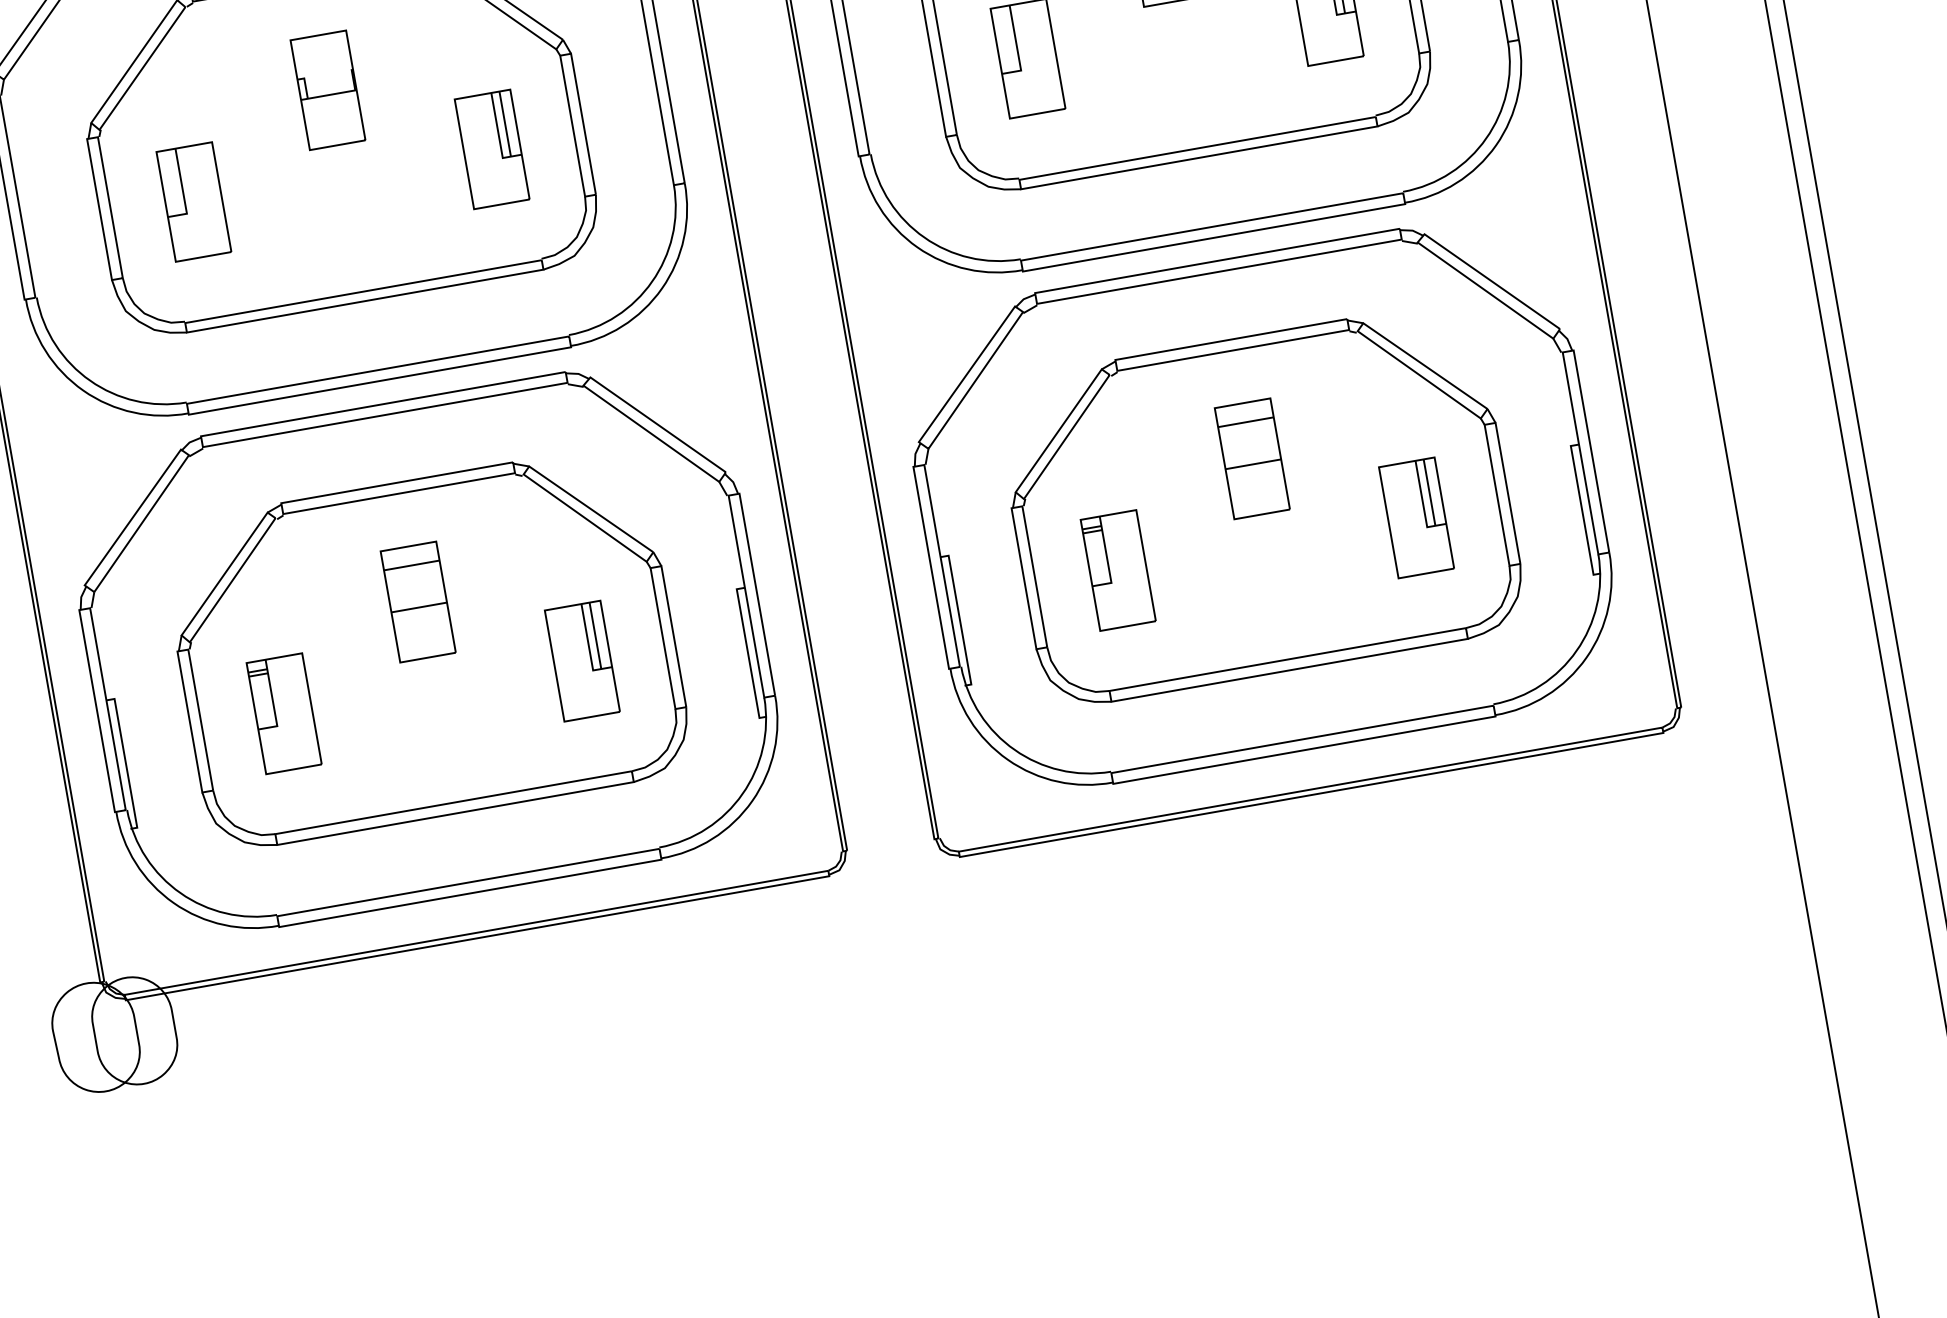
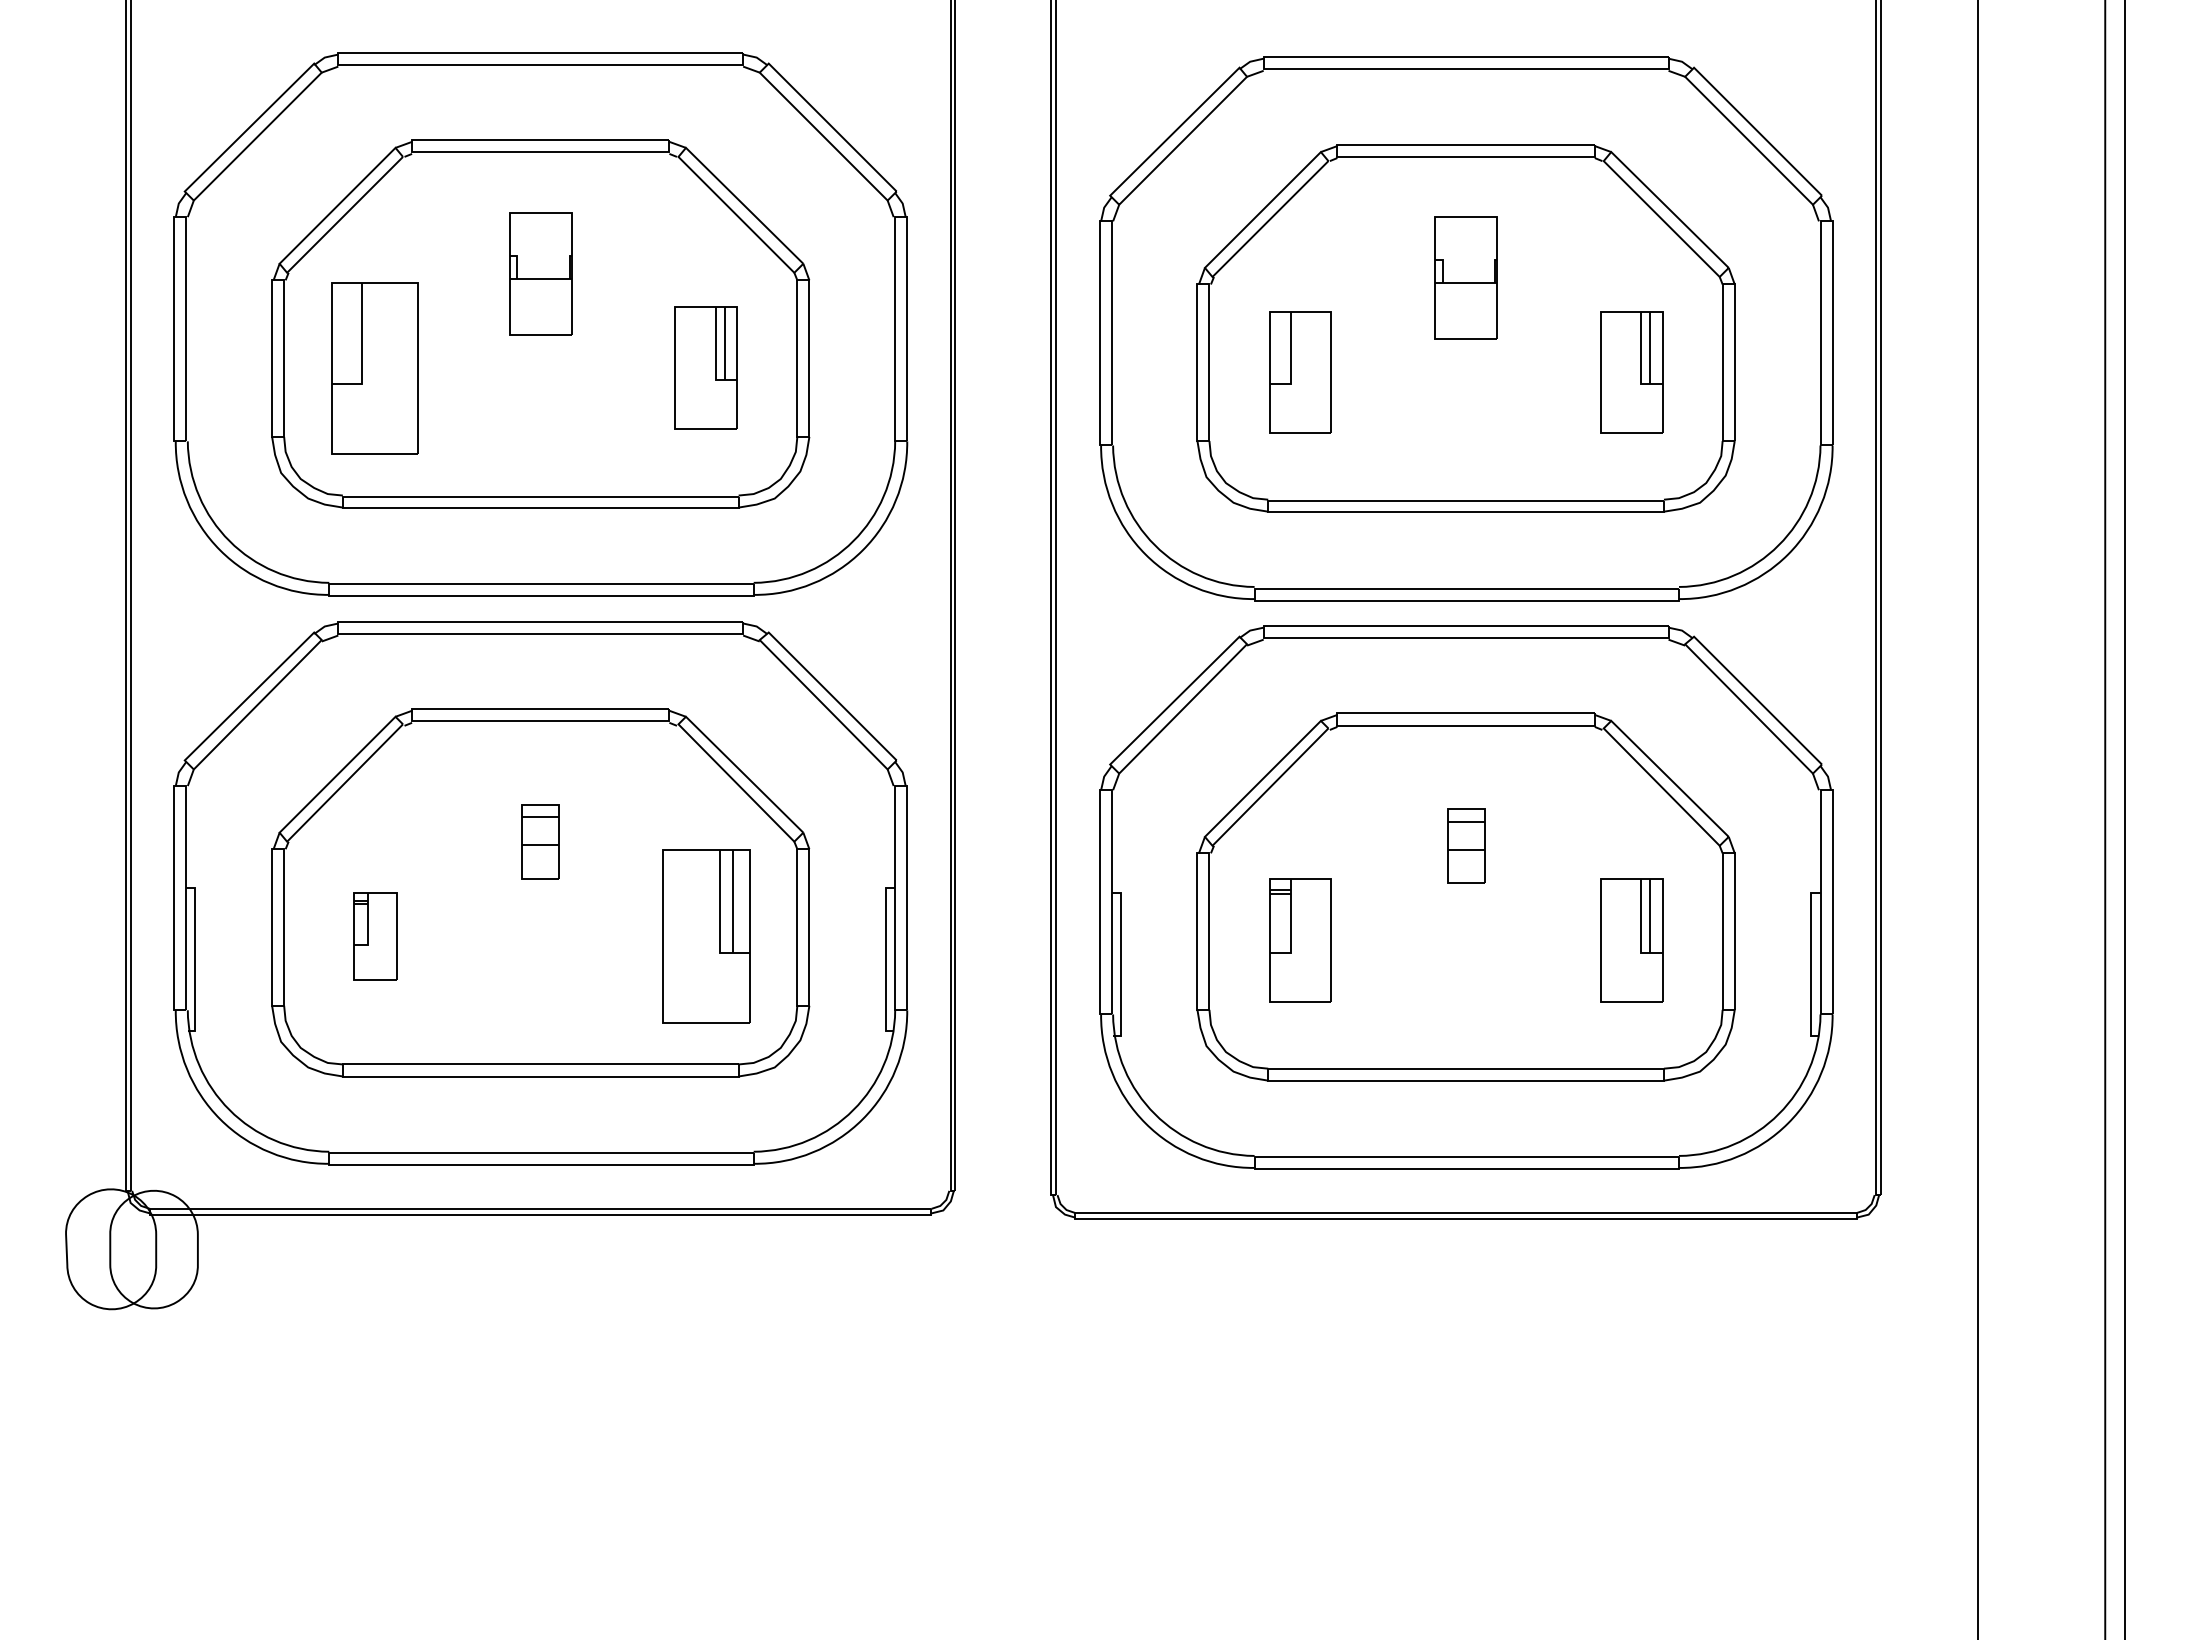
part: (193, 201) -> (374, 367), size x1.4
part: (1251, 458) -> (1465, 845), size x0.6
part: (418, 601) -> (540, 841), size x0.6
part: (581, 661) -> (705, 936), size x1.4
part: (283, 713) -> (374, 936), size x0.7

